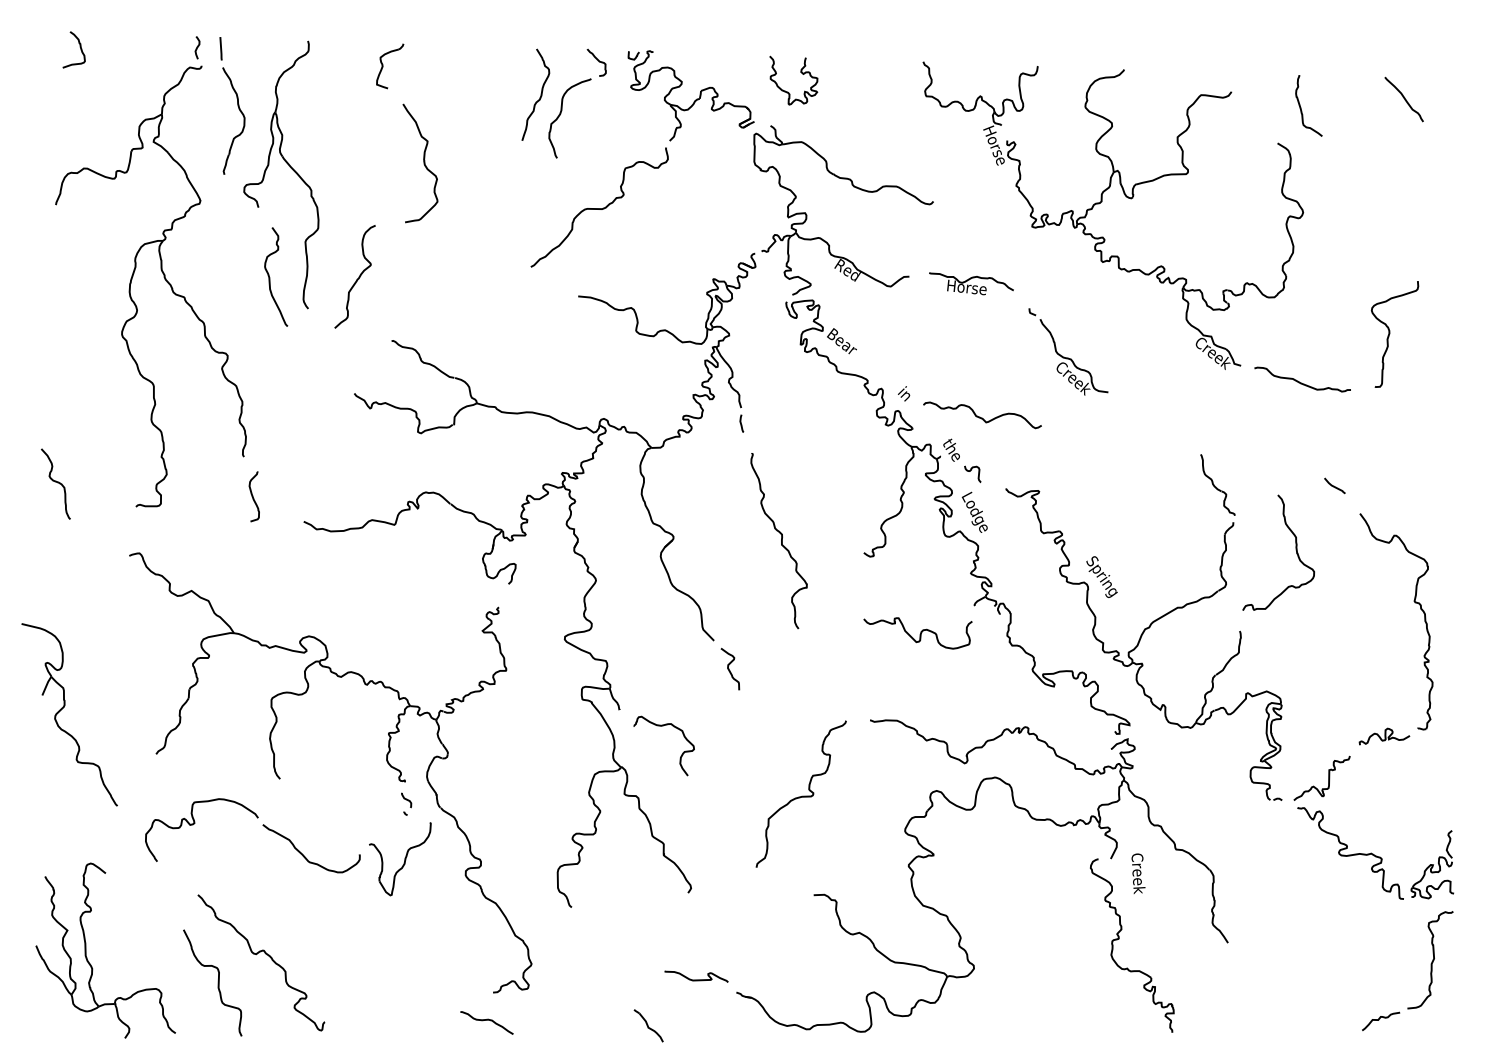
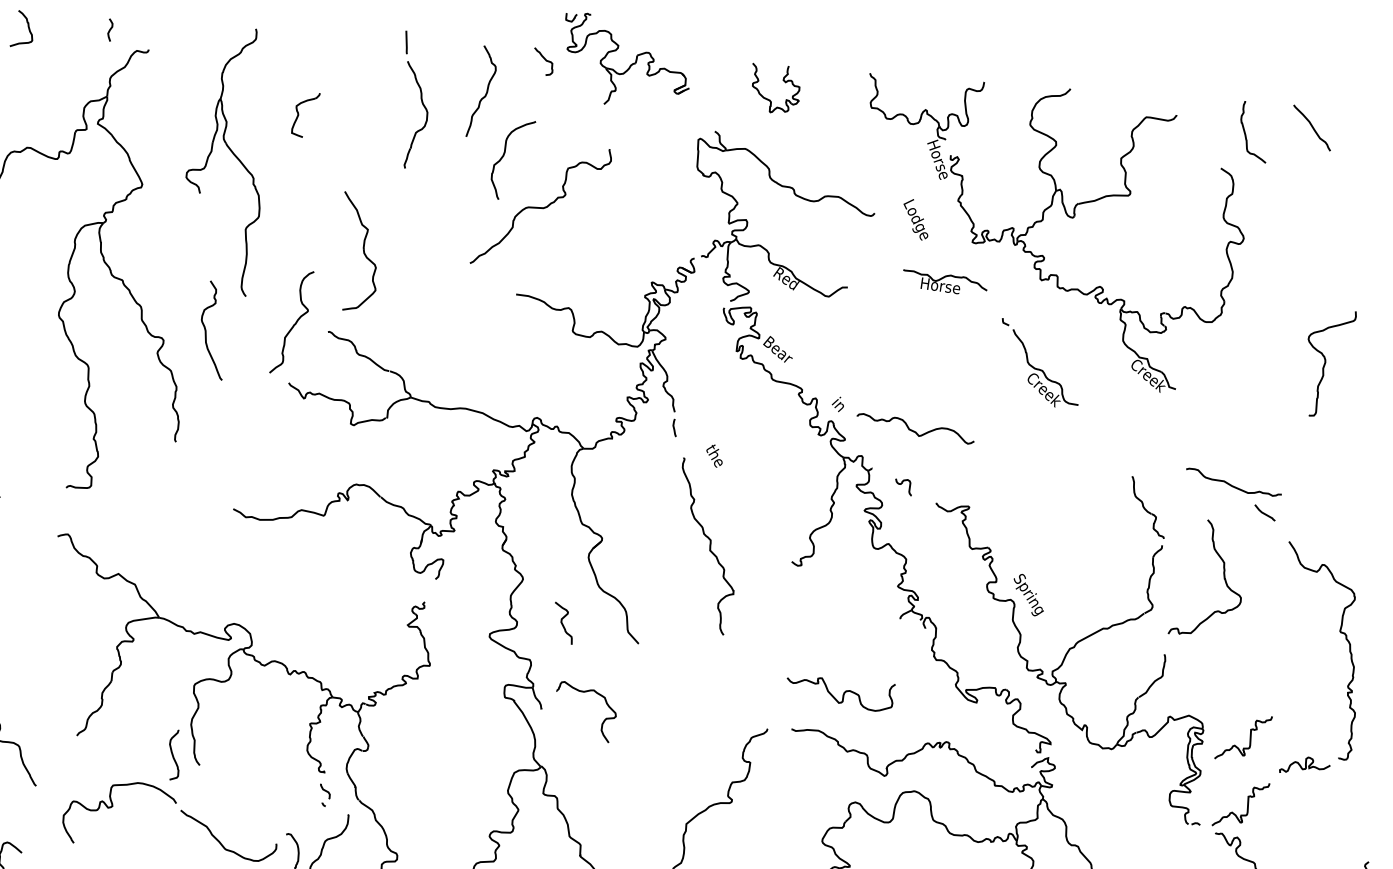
curve: (197, 47) -> (110, 29), moved
part: (383, 66) -> (299, 115), moved
part: (800, 72) -> (782, 80), moved
curve: (1403, 98) -> (1311, 126), moved
part: (695, 99) -> (631, 63), moved
part: (232, 105) -> (415, 99), moved
curve: (561, 113) -> (504, 155), moved
part: (420, 163) -> (359, 251), moved
curve: (270, 277) -> (206, 330), moved
curve: (357, 278) -> (294, 324), moved
part: (971, 283) -> (945, 282), moved
part: (1068, 351) -> (1040, 362), moved
curve: (1301, 382) -> (1232, 485), moved
text: (951, 449) -> (714, 455), moved
curve: (253, 496) -> (173, 754), moved
text: (974, 511) -> (915, 218), moved
curve: (919, 634) -> (842, 695), moved
curve: (729, 669) -> (562, 623), moved
curve: (1328, 710) -> (1249, 737), added
curve: (663, 726) -> (586, 692), moved

